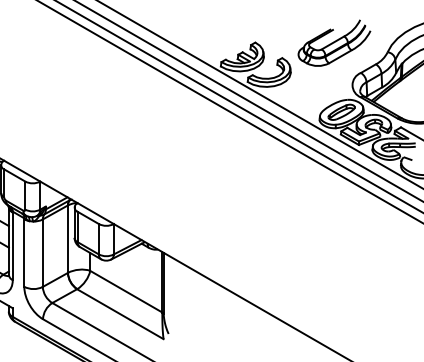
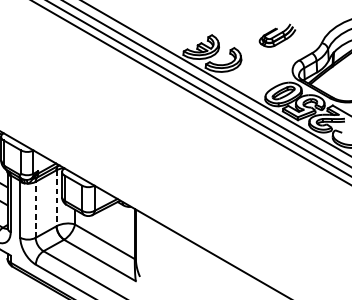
part: (334, 42) -> (277, 35), size x0.6
line: (67, 239) -> (56, 198), solid -> dashed
line: (42, 253) -> (35, 210), solid -> dashed

